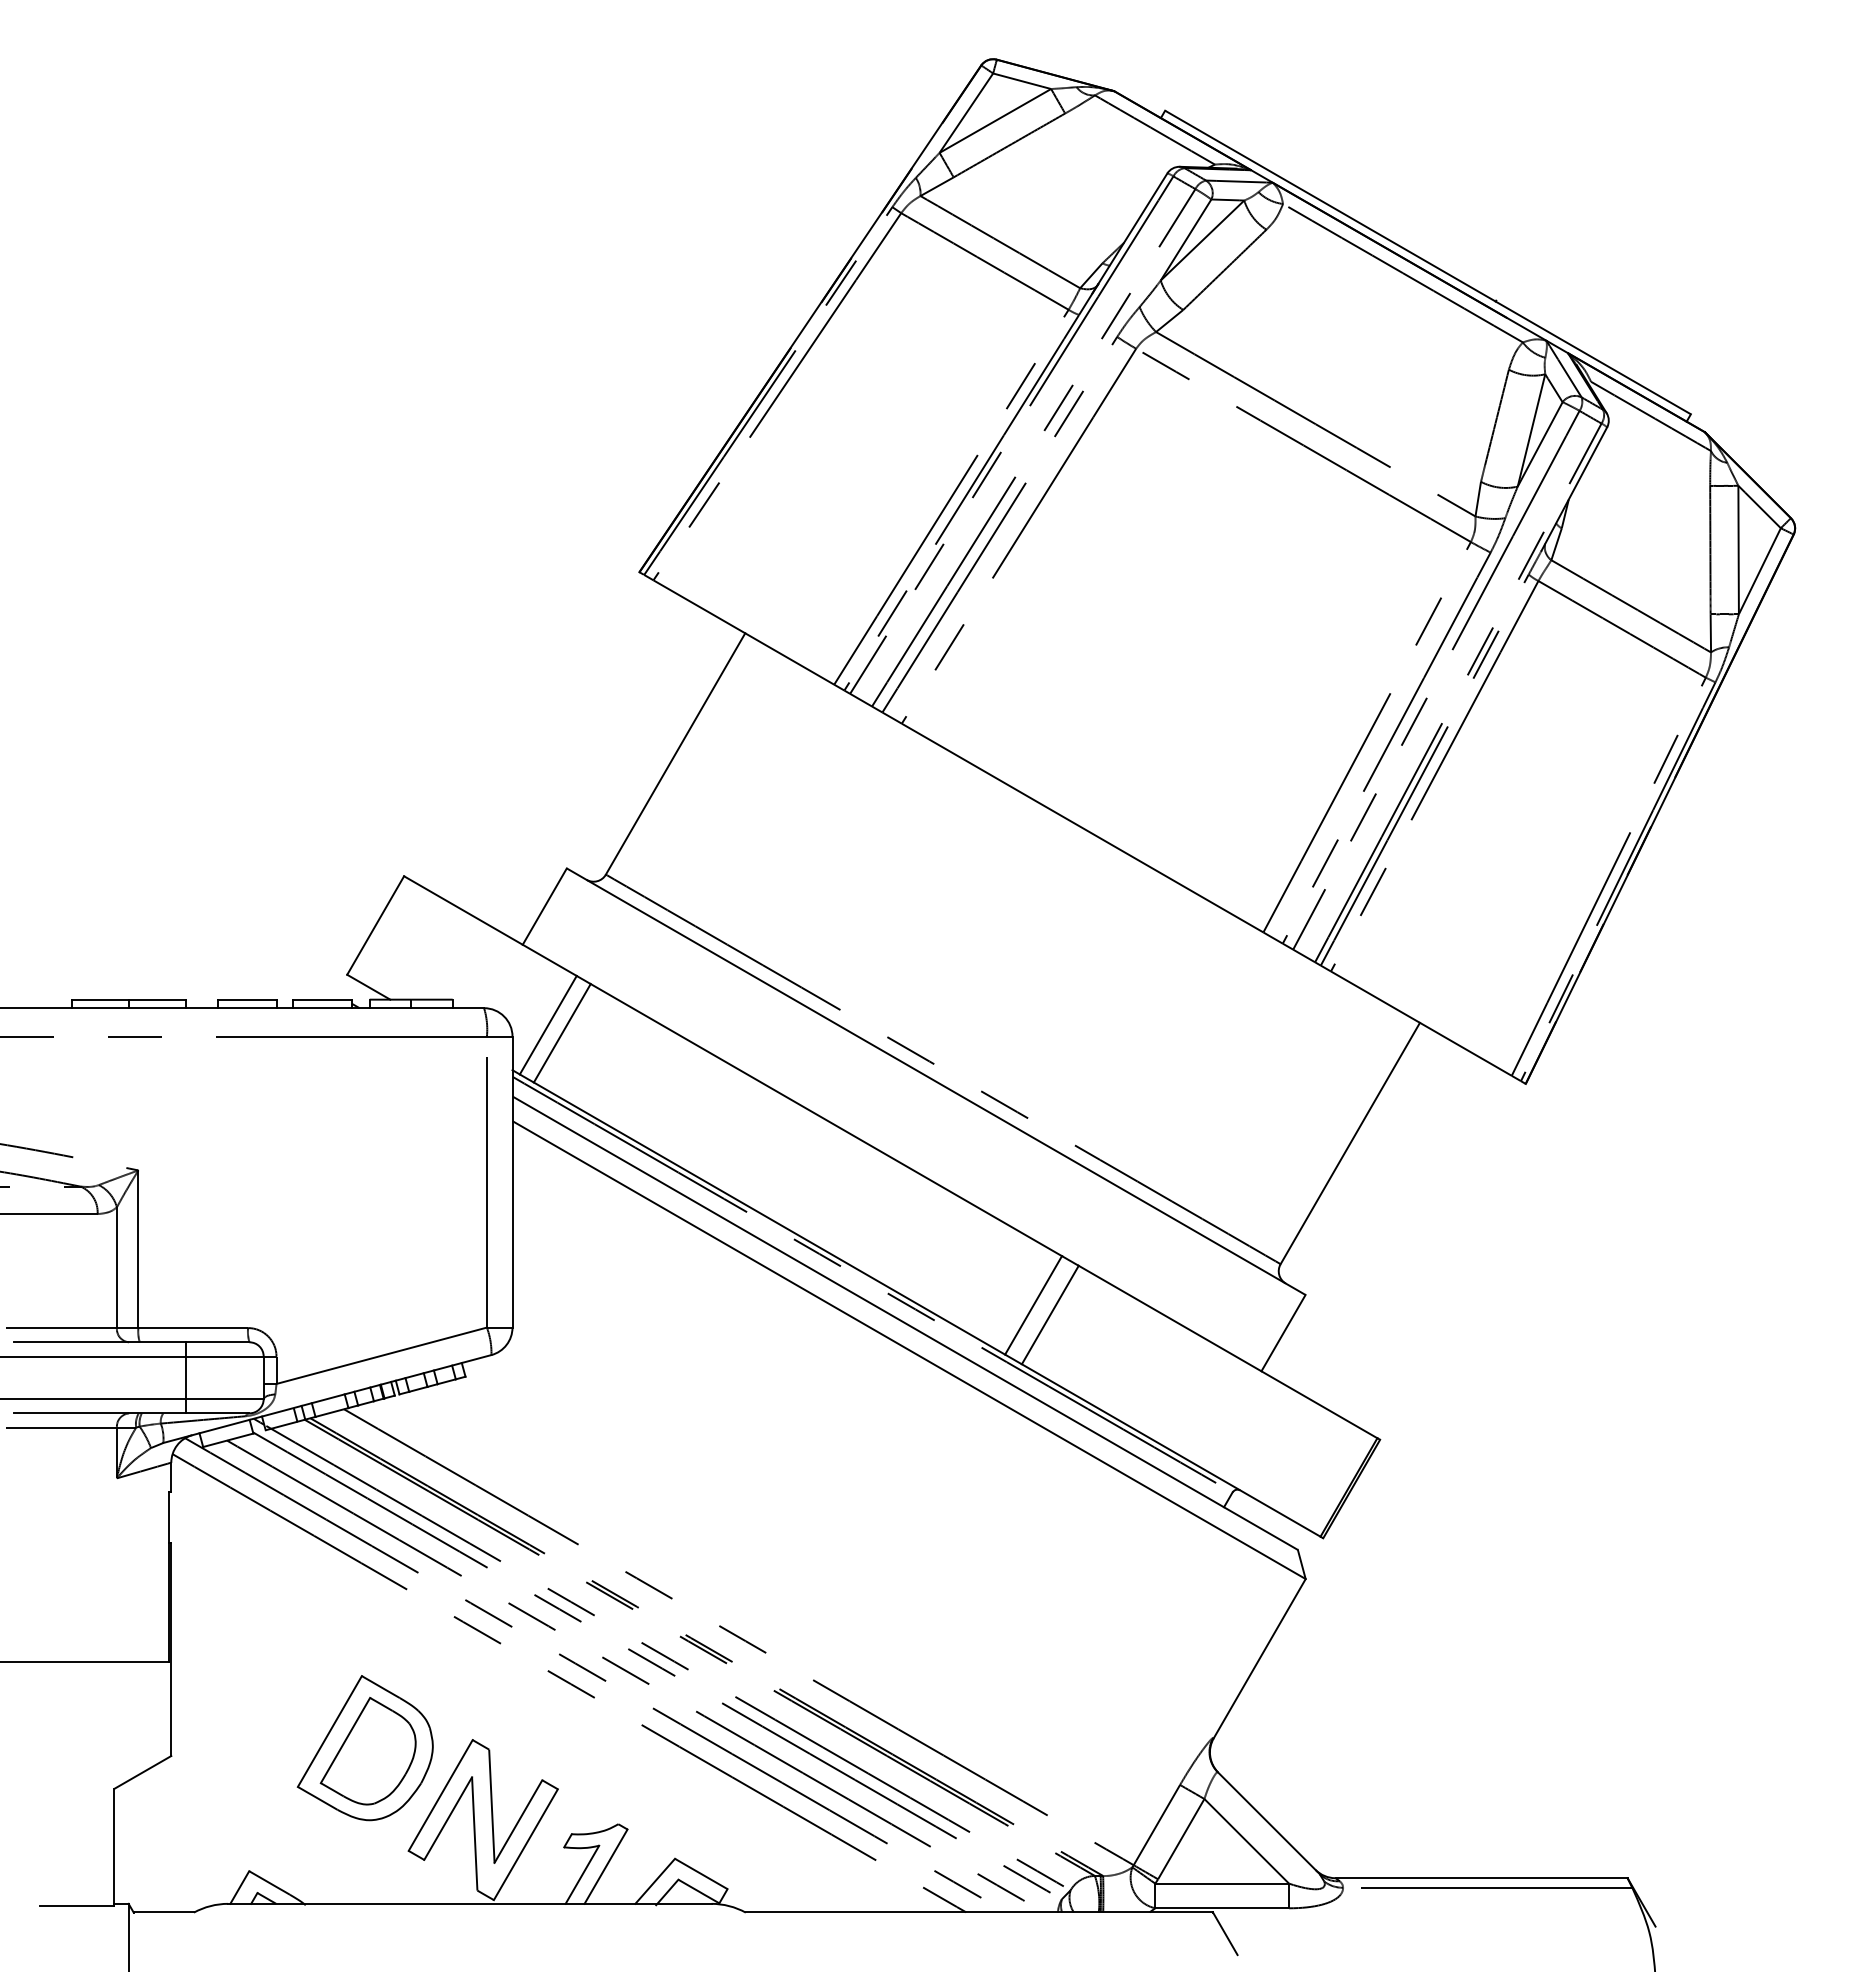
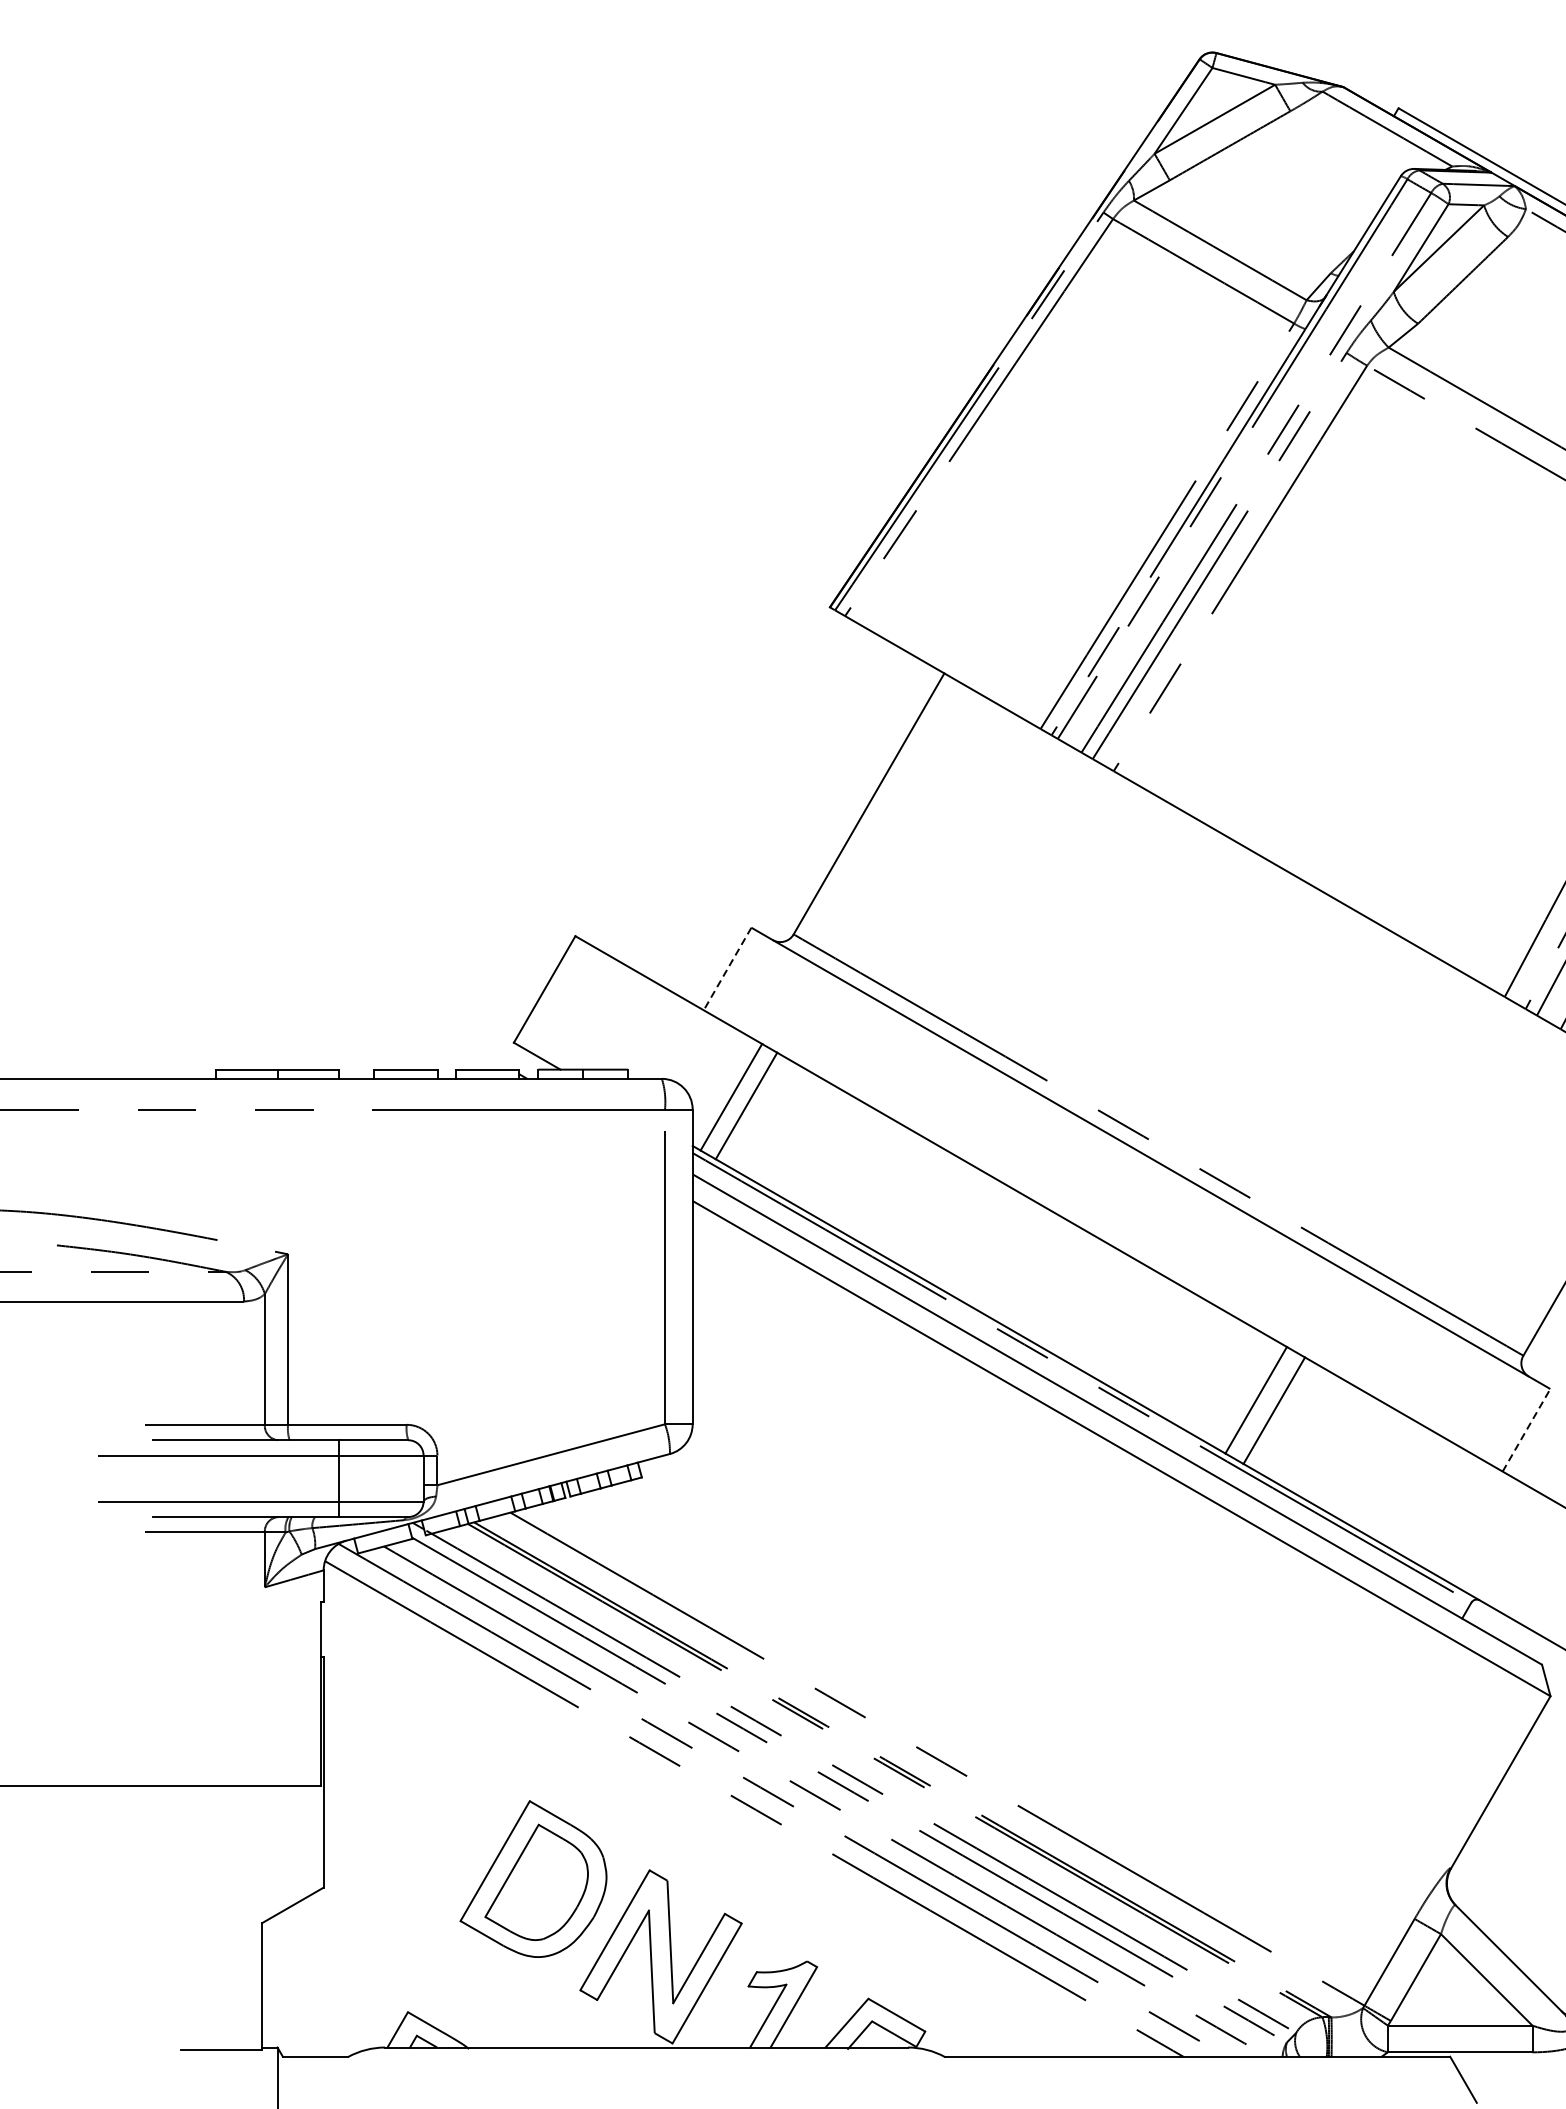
line: (544, 907) -> (727, 969), solid -> dashed
line: (1283, 1332) -> (1526, 1429), solid -> dashed

